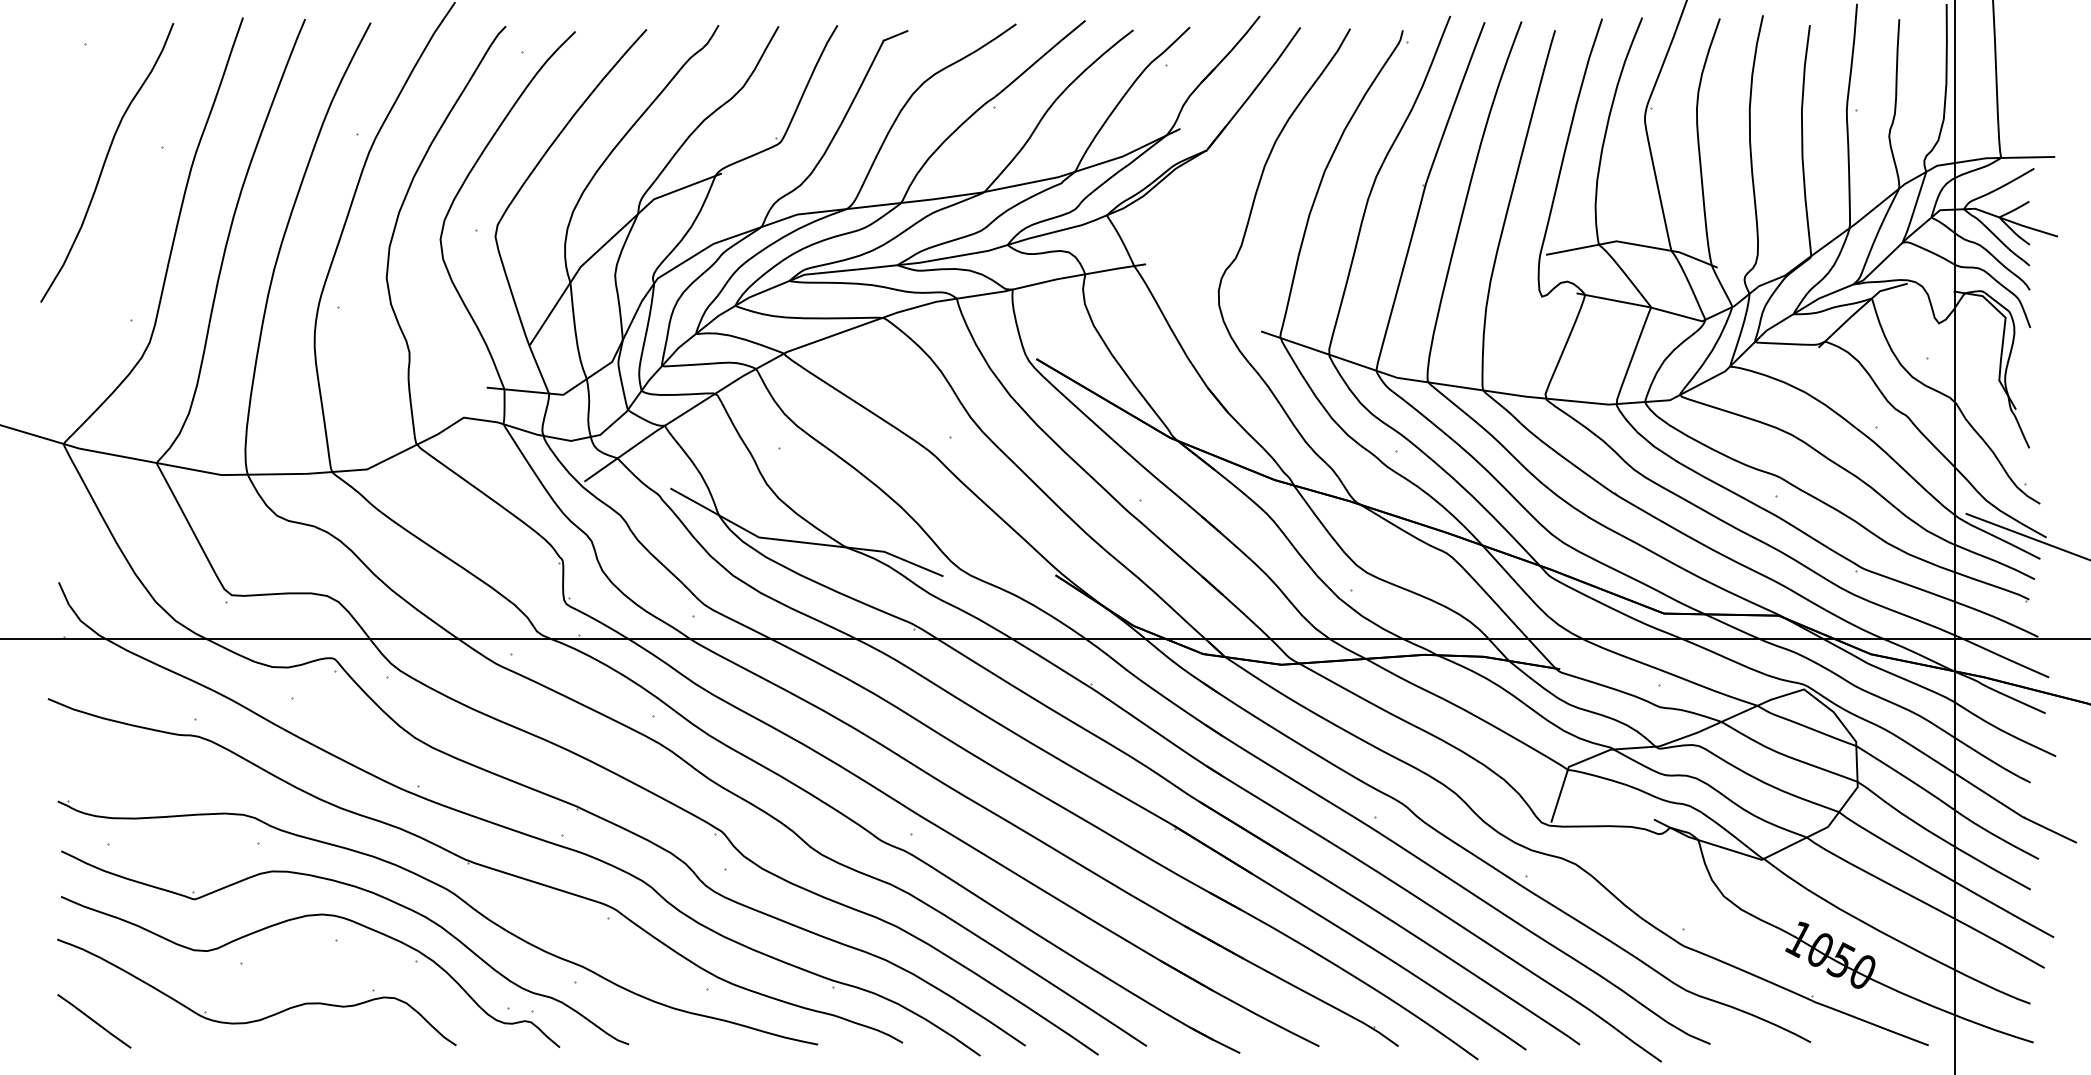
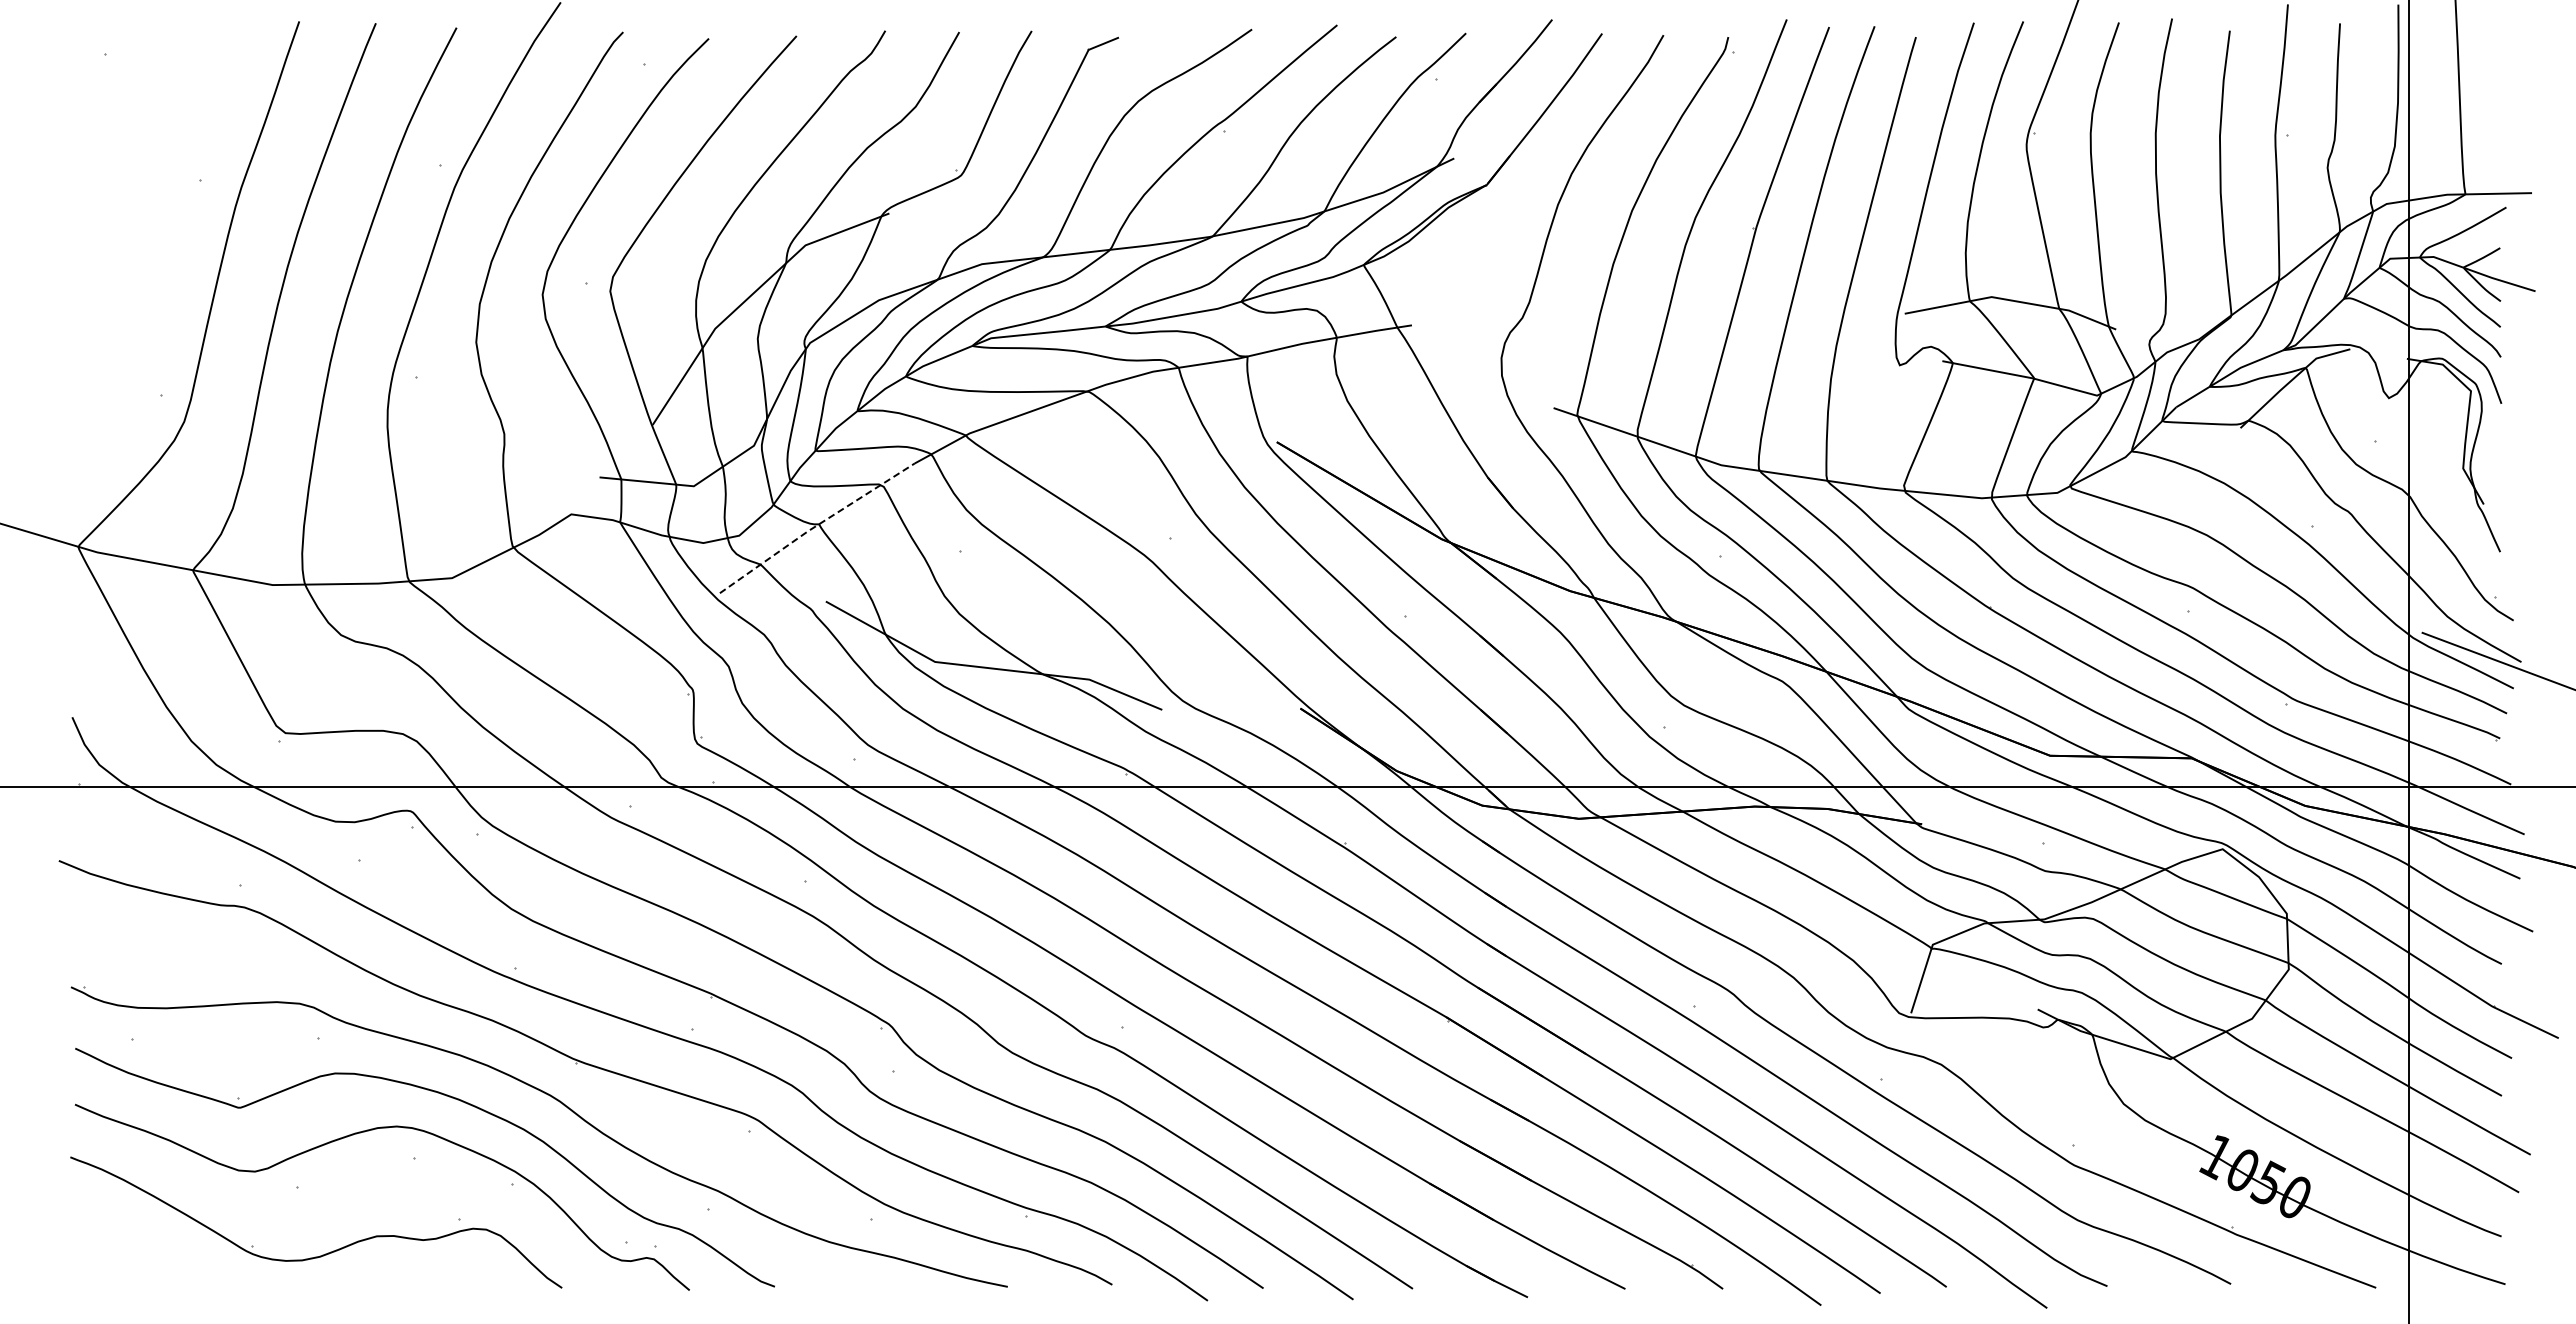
curve: (105, 162) -> (129, 200), removed
line: (662, 427) -> (815, 526), solid -> dashed
line: (93, 1020) -> (115, 1257), removed

